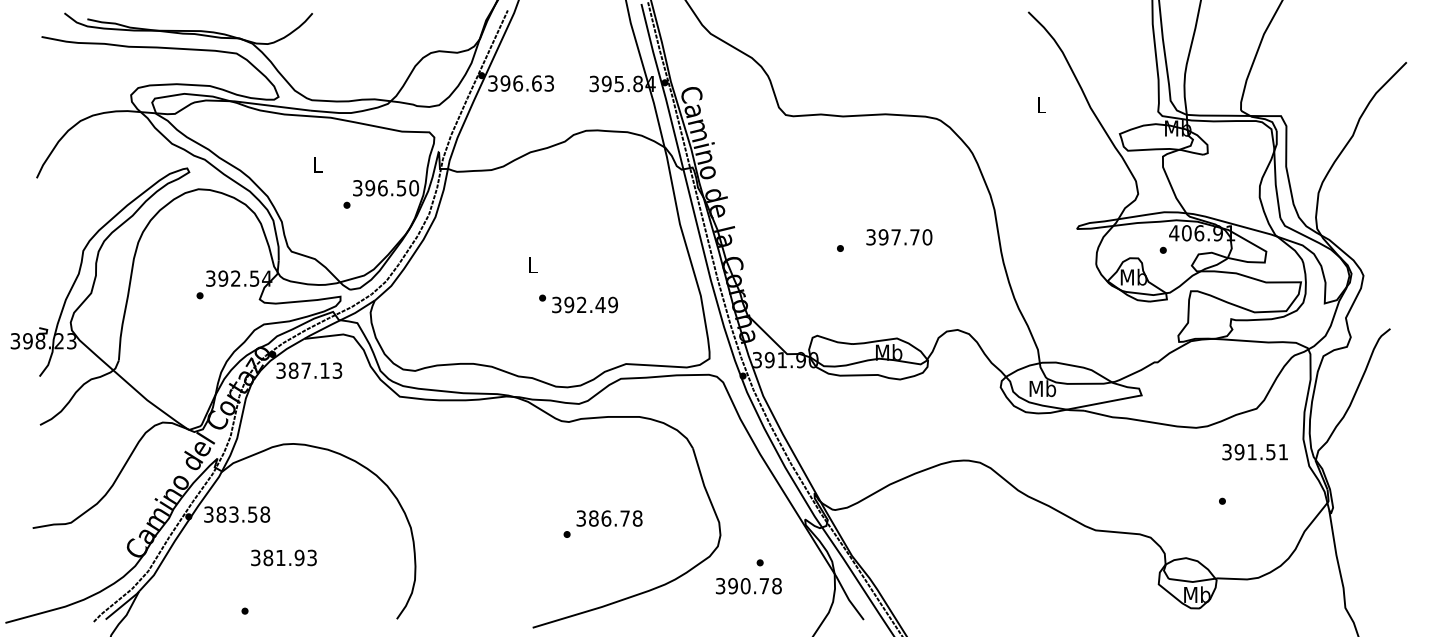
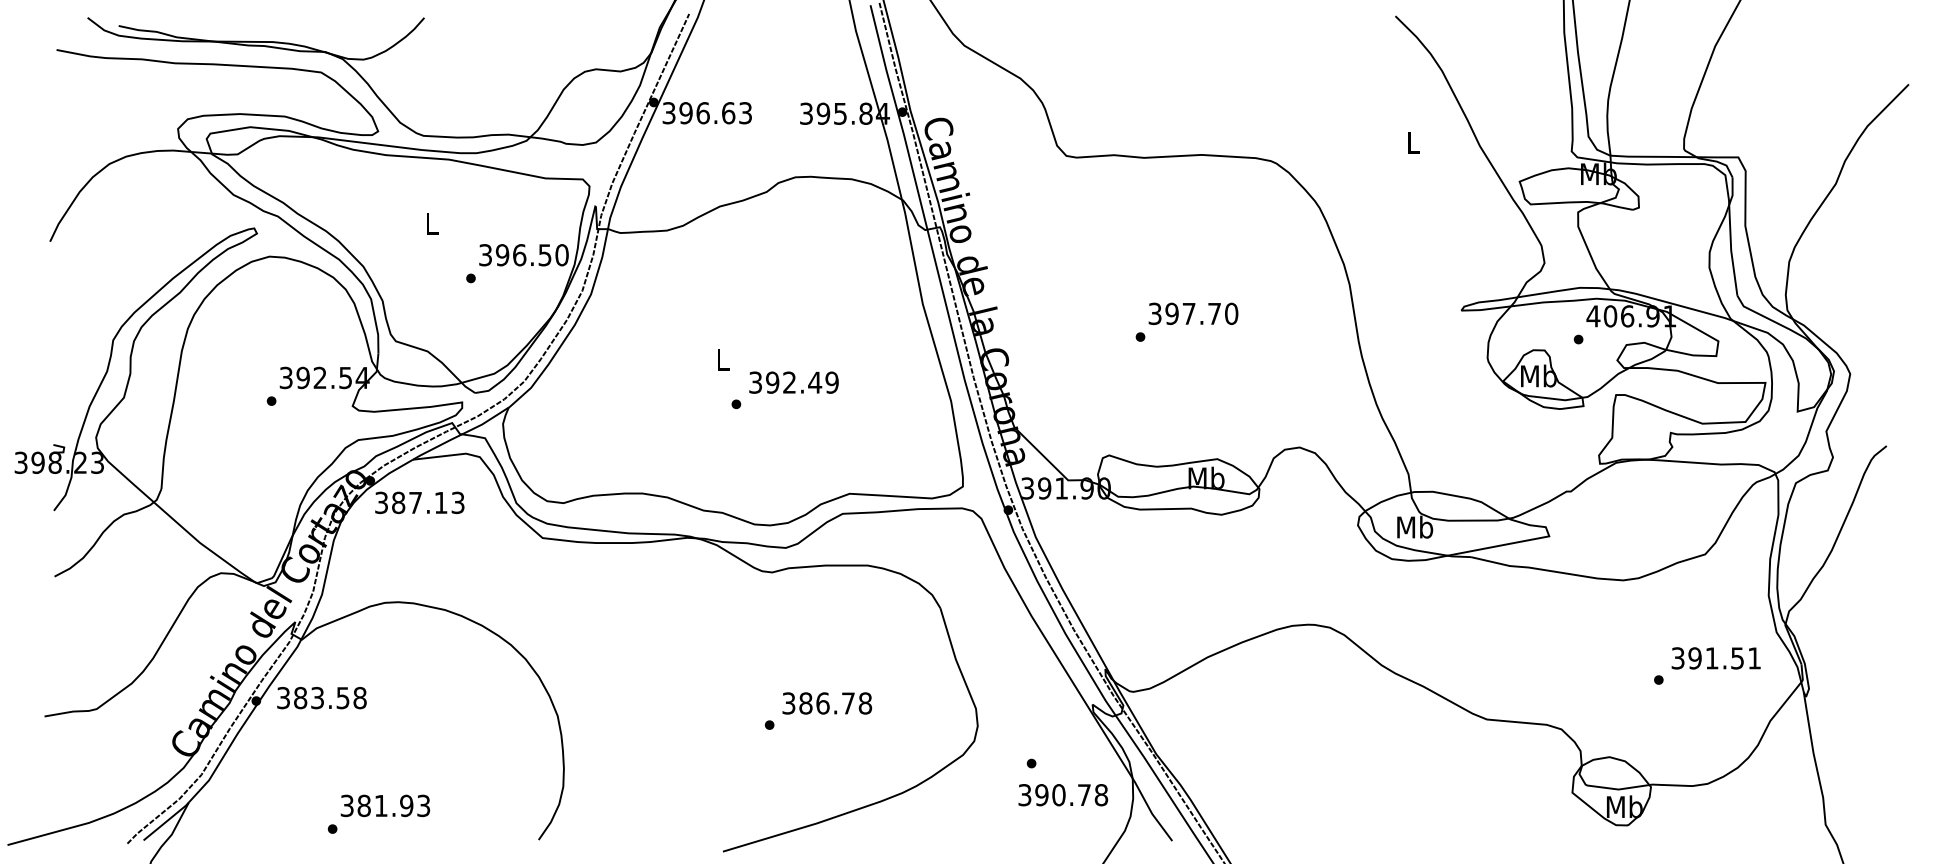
text: (899, 237) -> (1193, 313), moved
text: (584, 304) -> (793, 382), moved
text: (1254, 452) -> (1715, 658), moved
text: (283, 557) -> (385, 805), moved
text: (749, 586) -> (1063, 795), moved

